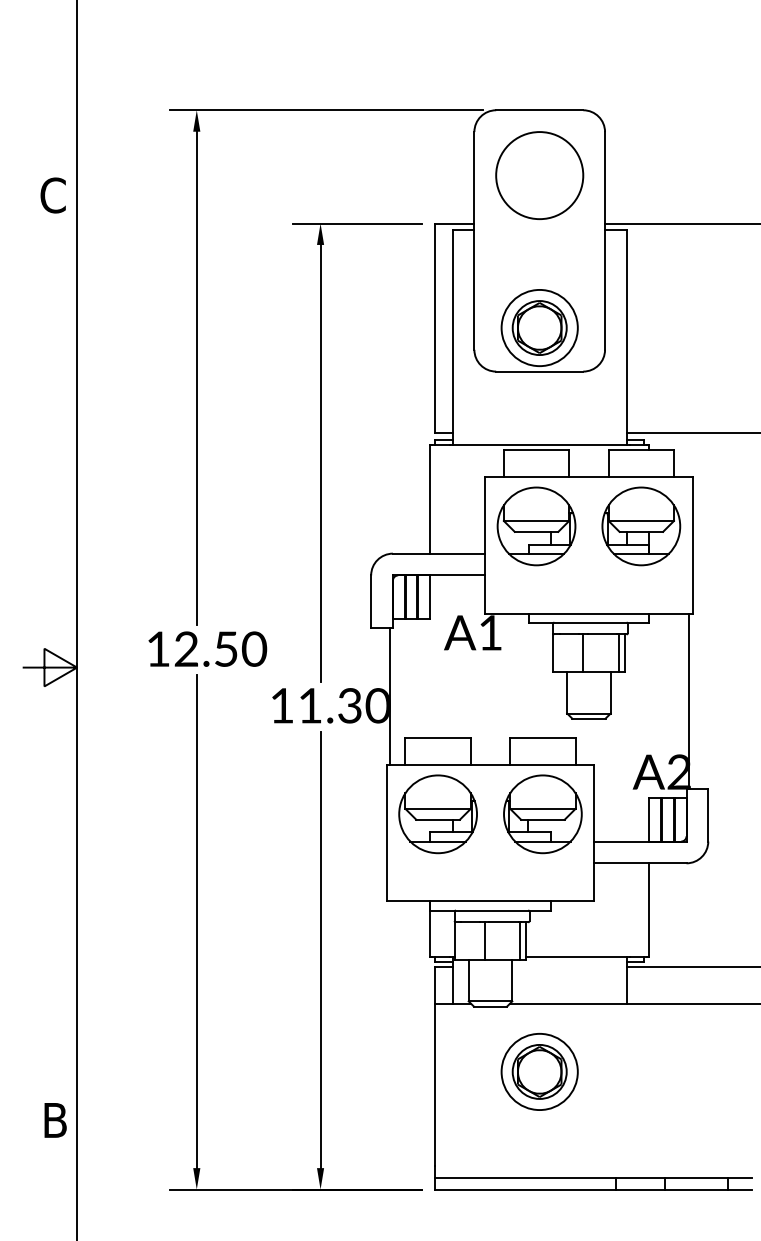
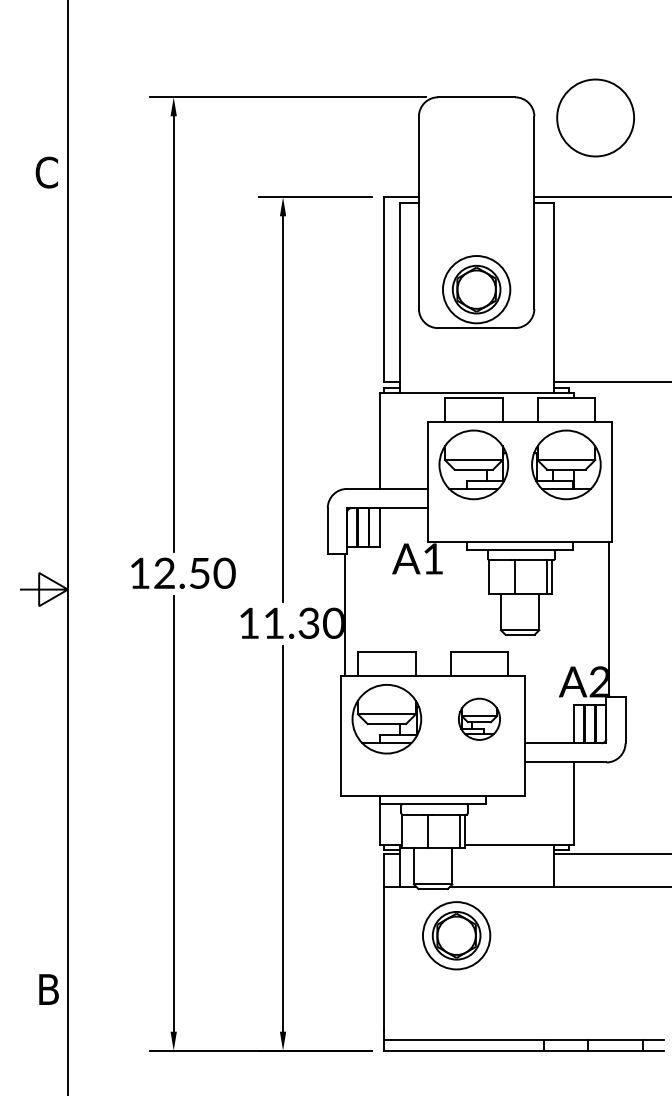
circle: (539, 175) -> (595, 117), moved
part: (542, 814) -> (479, 719), size x0.6
part: (539, 1071) -> (456, 935), moved

